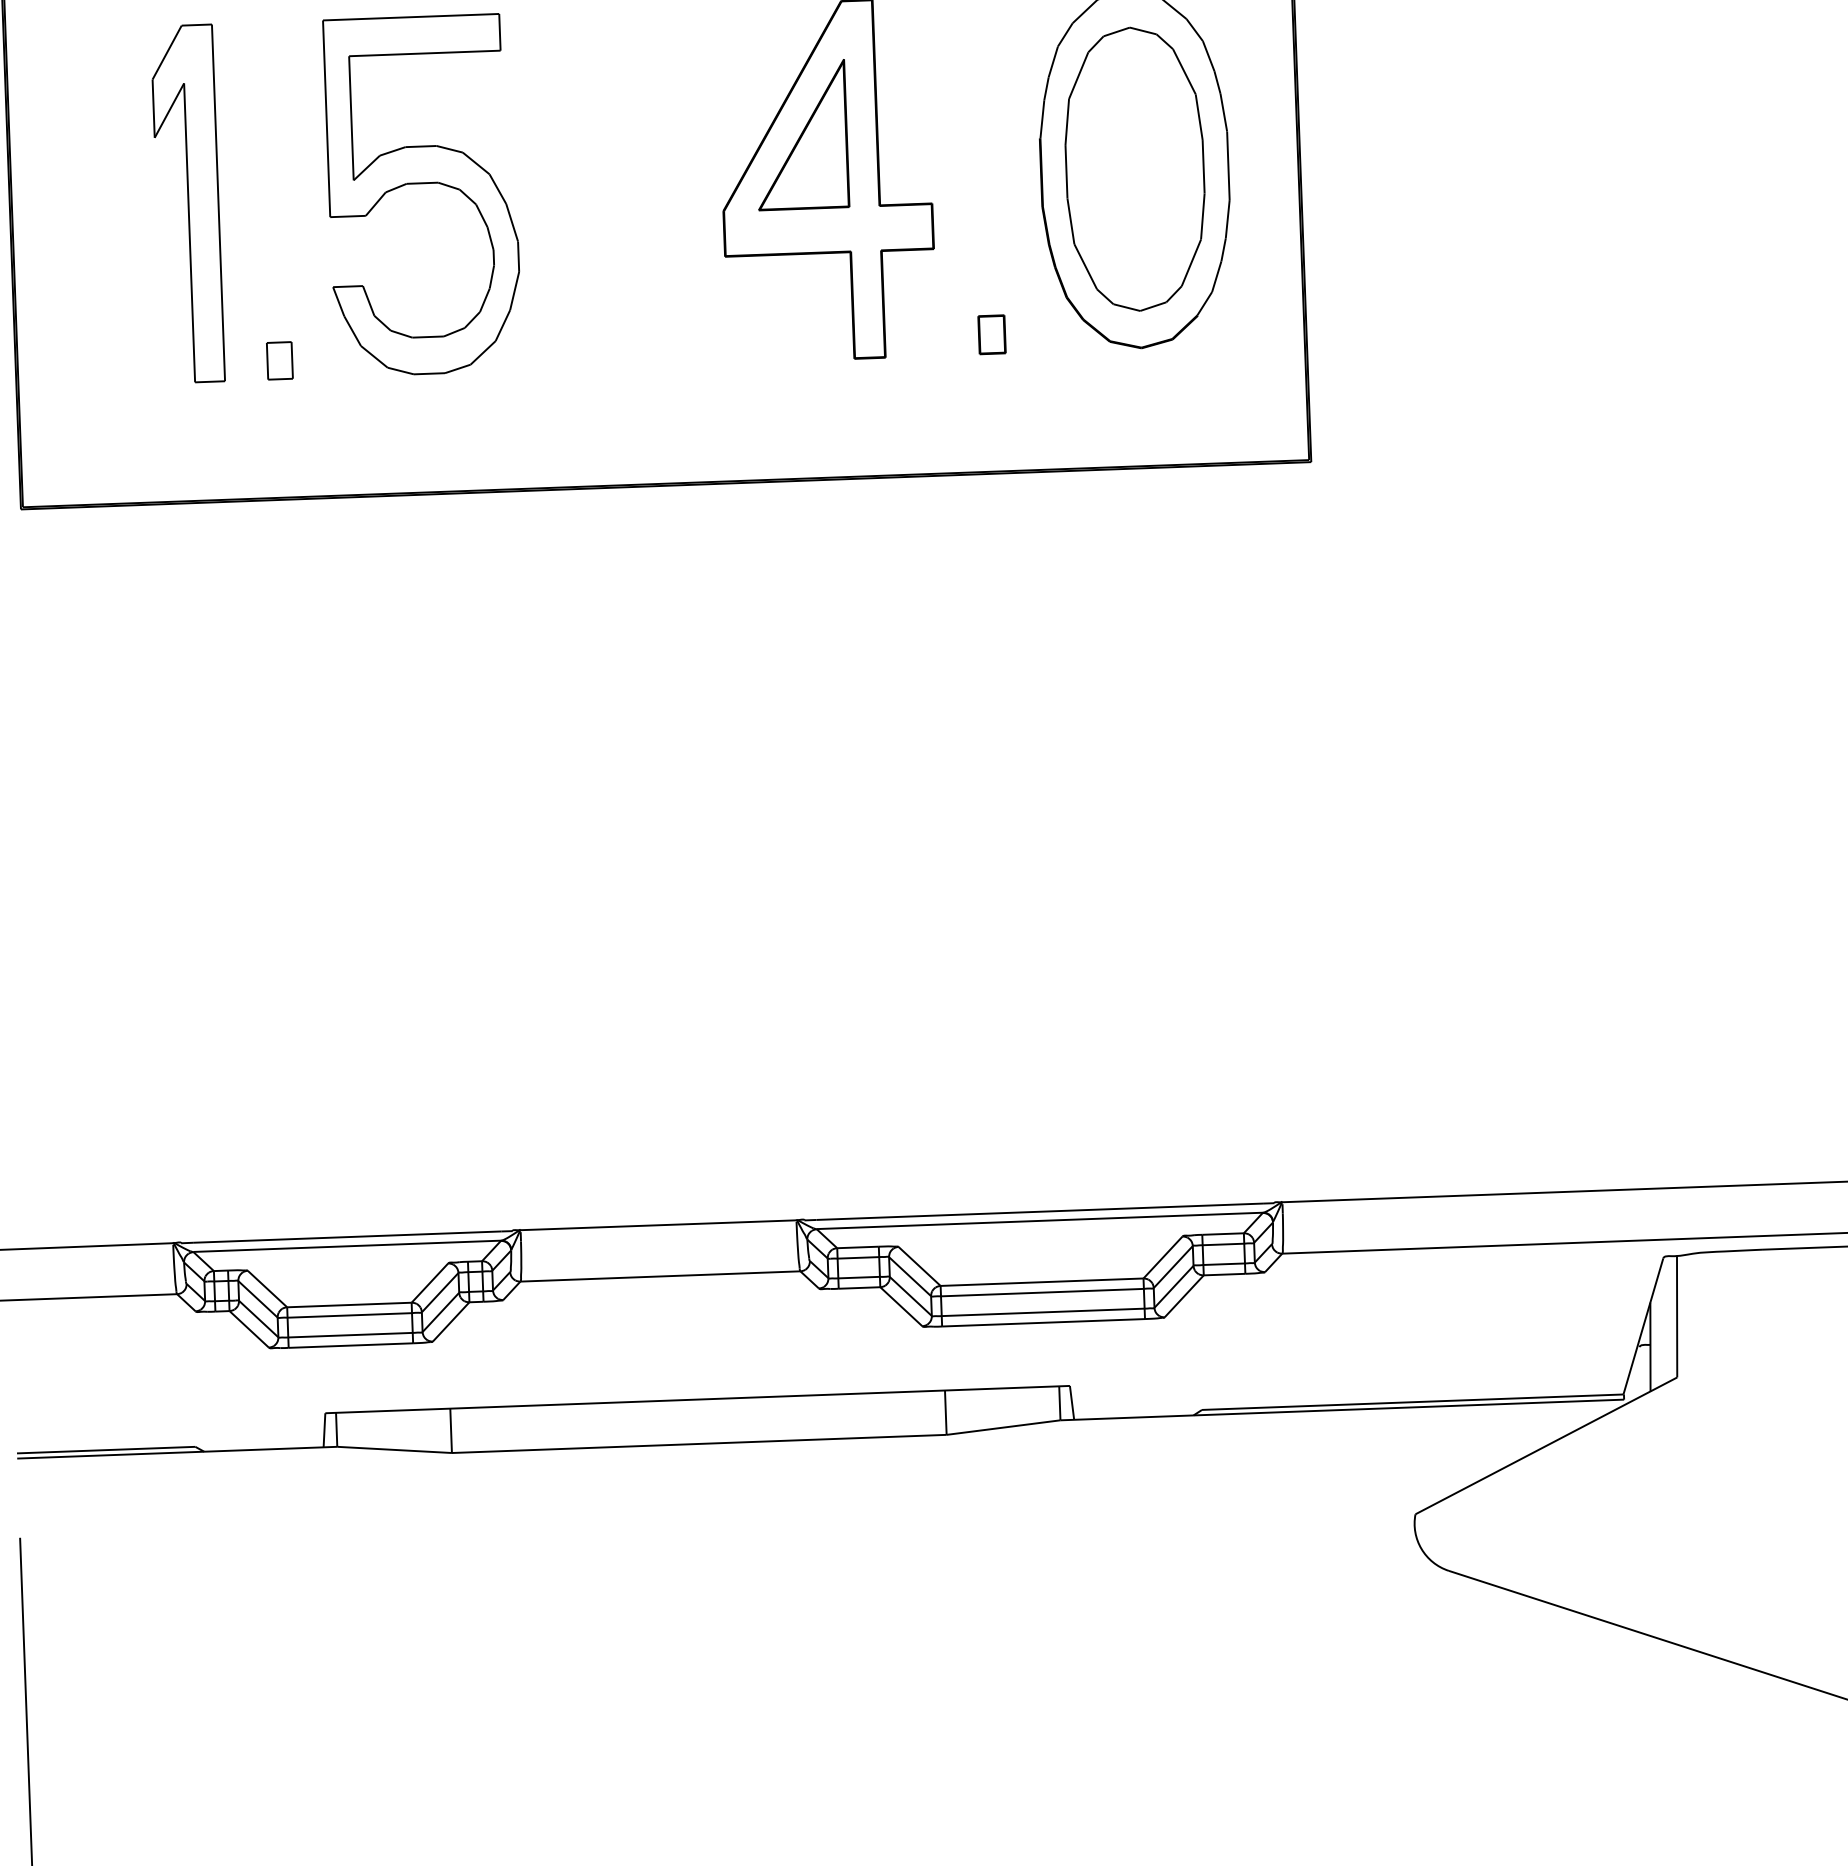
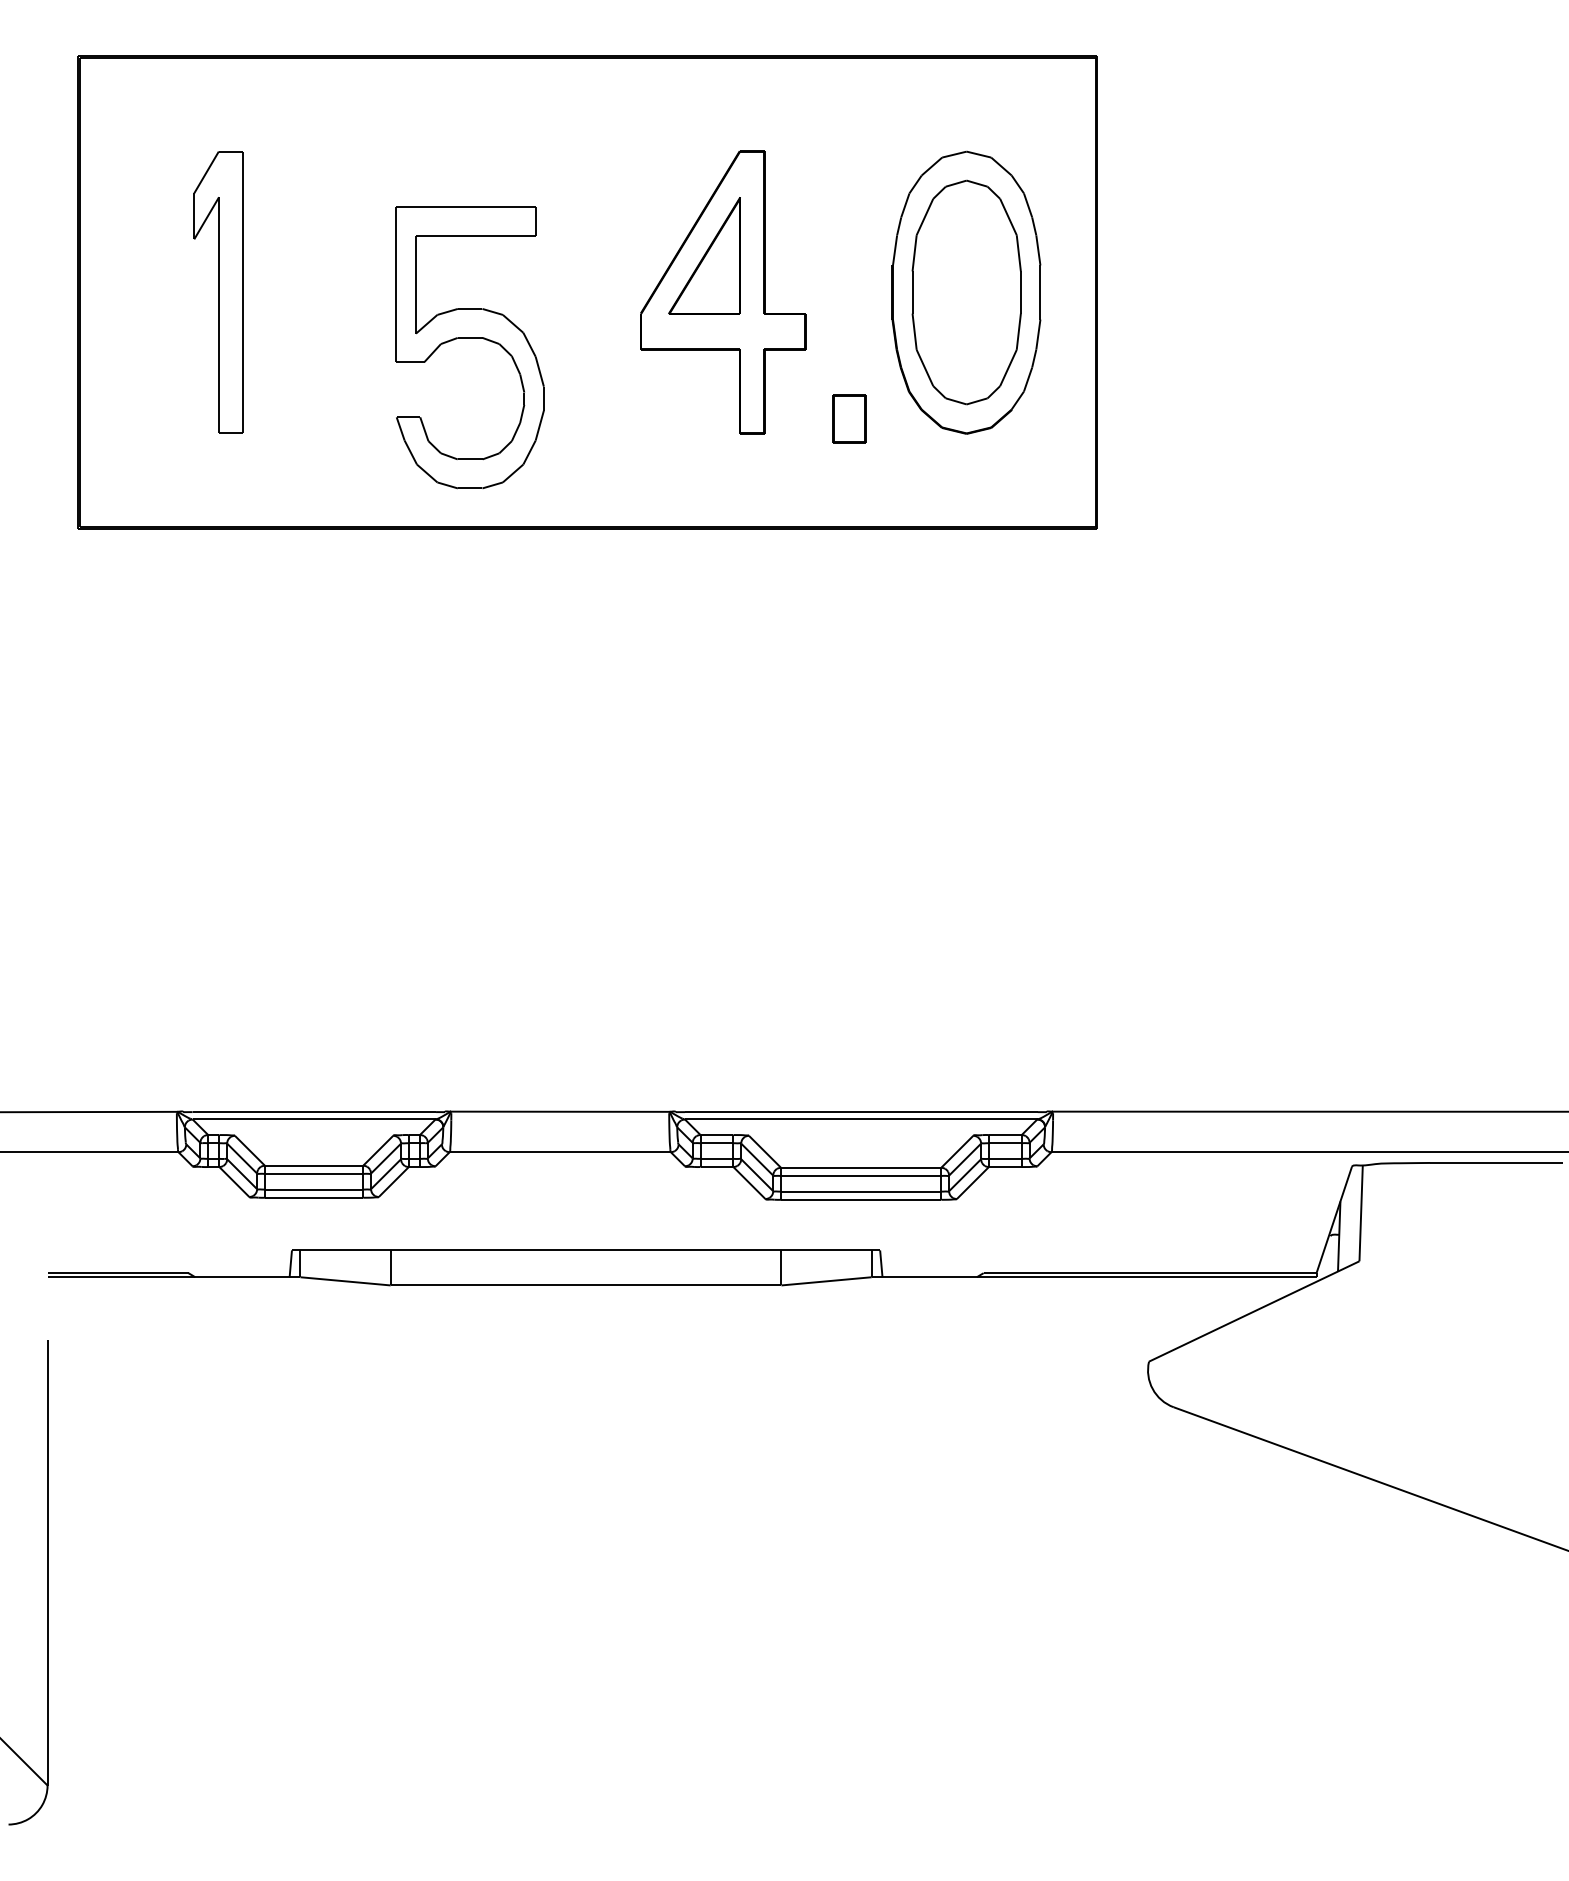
part: (421, 184) -> (469, 338), moved
part: (991, 334) -> (848, 418), size x1.6
part: (279, 360) -> (286, 418), removed

